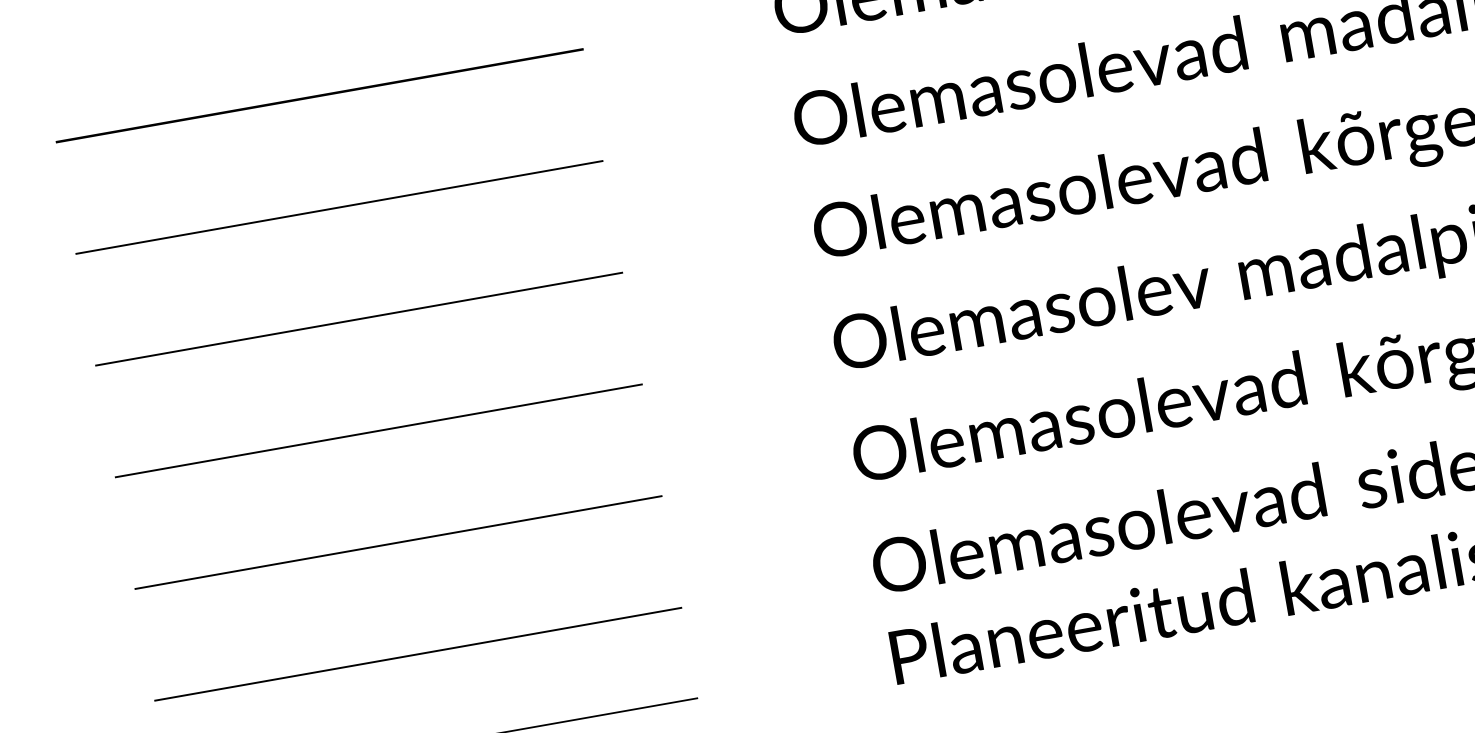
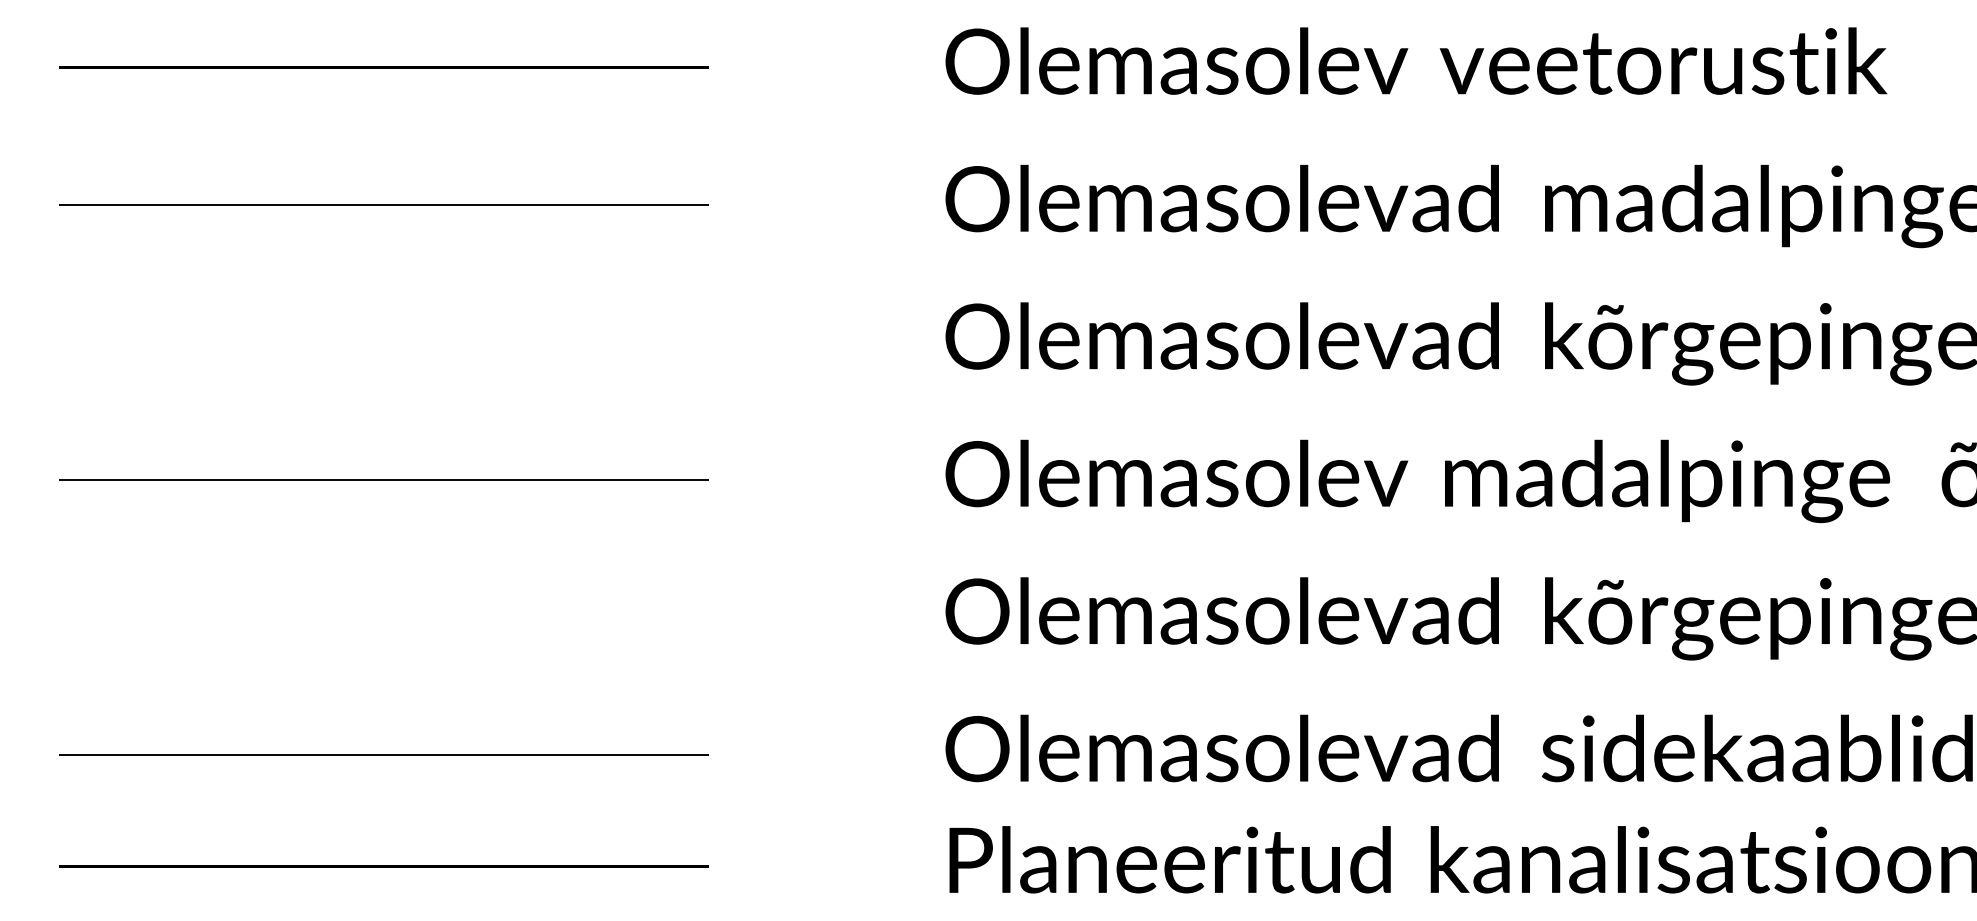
line: (358, 318) -> (383, 342), removed
line: (397, 542) -> (383, 617), removed

